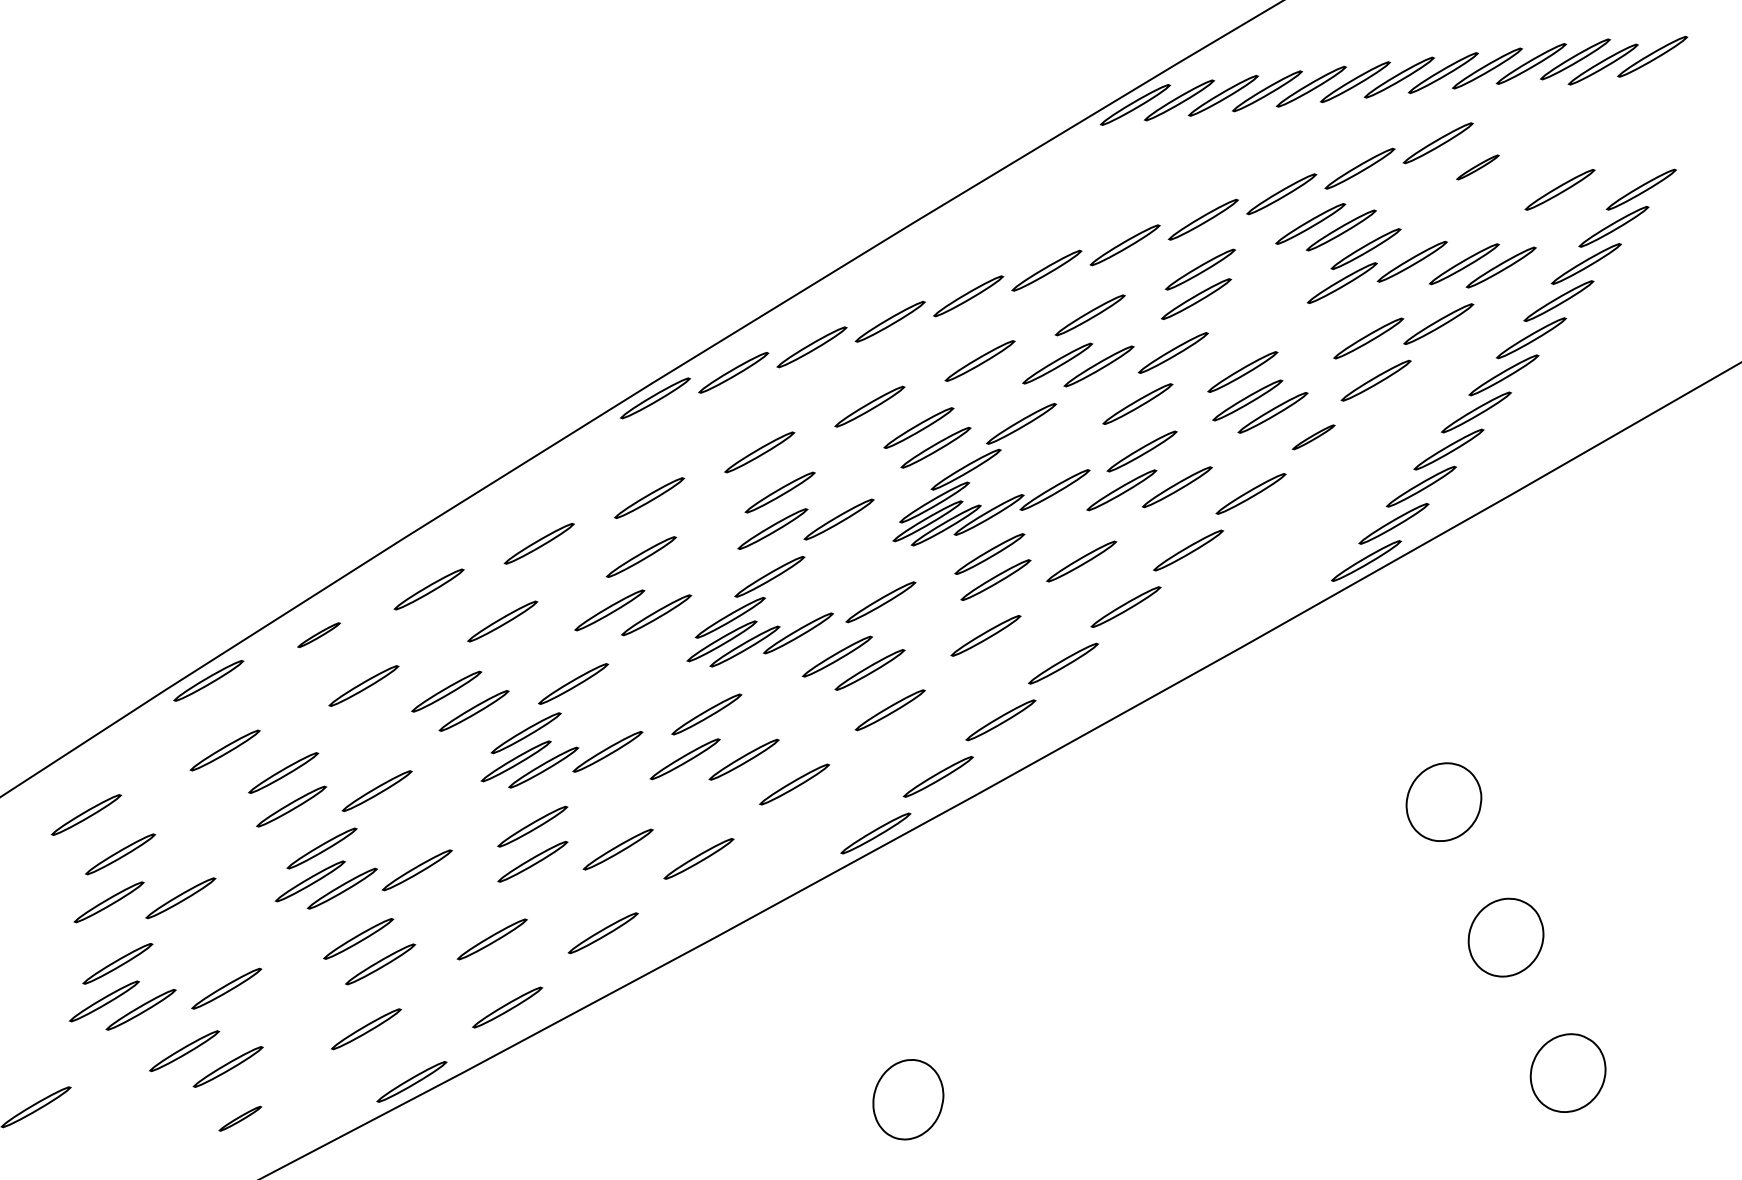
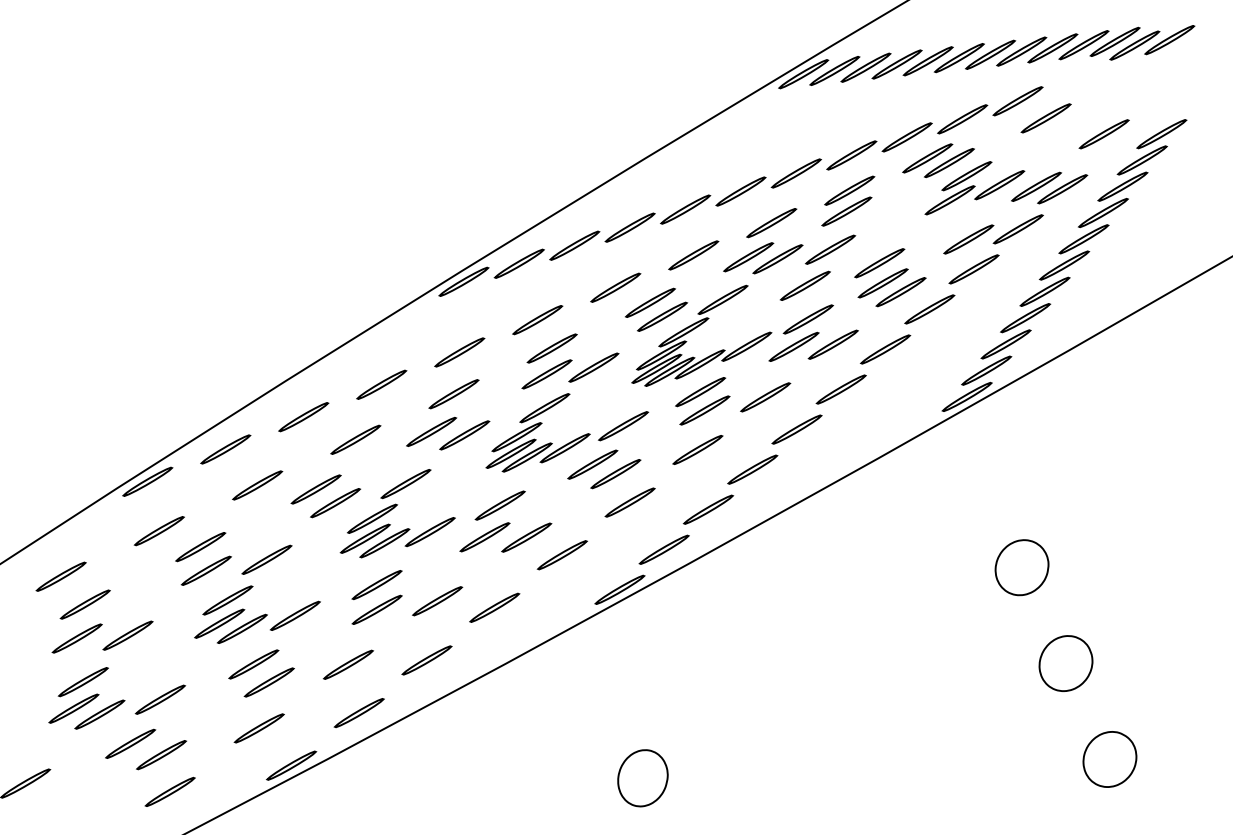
part: (1477, 167) -> (1045, 118), size x1.67
part: (1313, 437) -> (929, 309), size x1.67
part: (318, 635) -> (225, 449), size x1.67
part: (239, 1118) -> (169, 791), size x1.67

